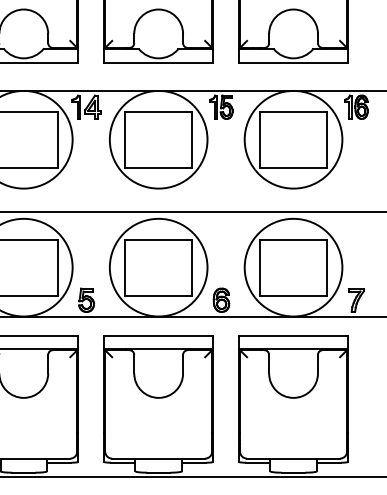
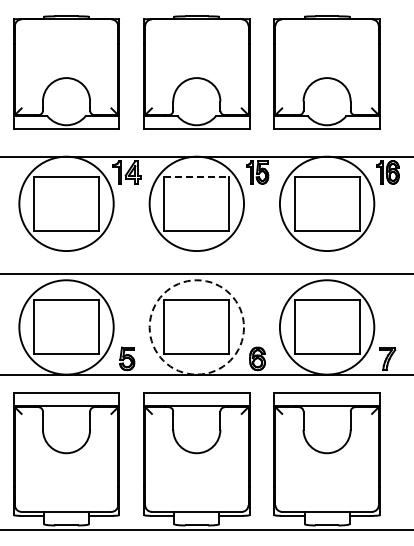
line: (158, 111) -> (196, 176), solid -> dashed
circle: (158, 267) -> (196, 327), solid -> dashed

